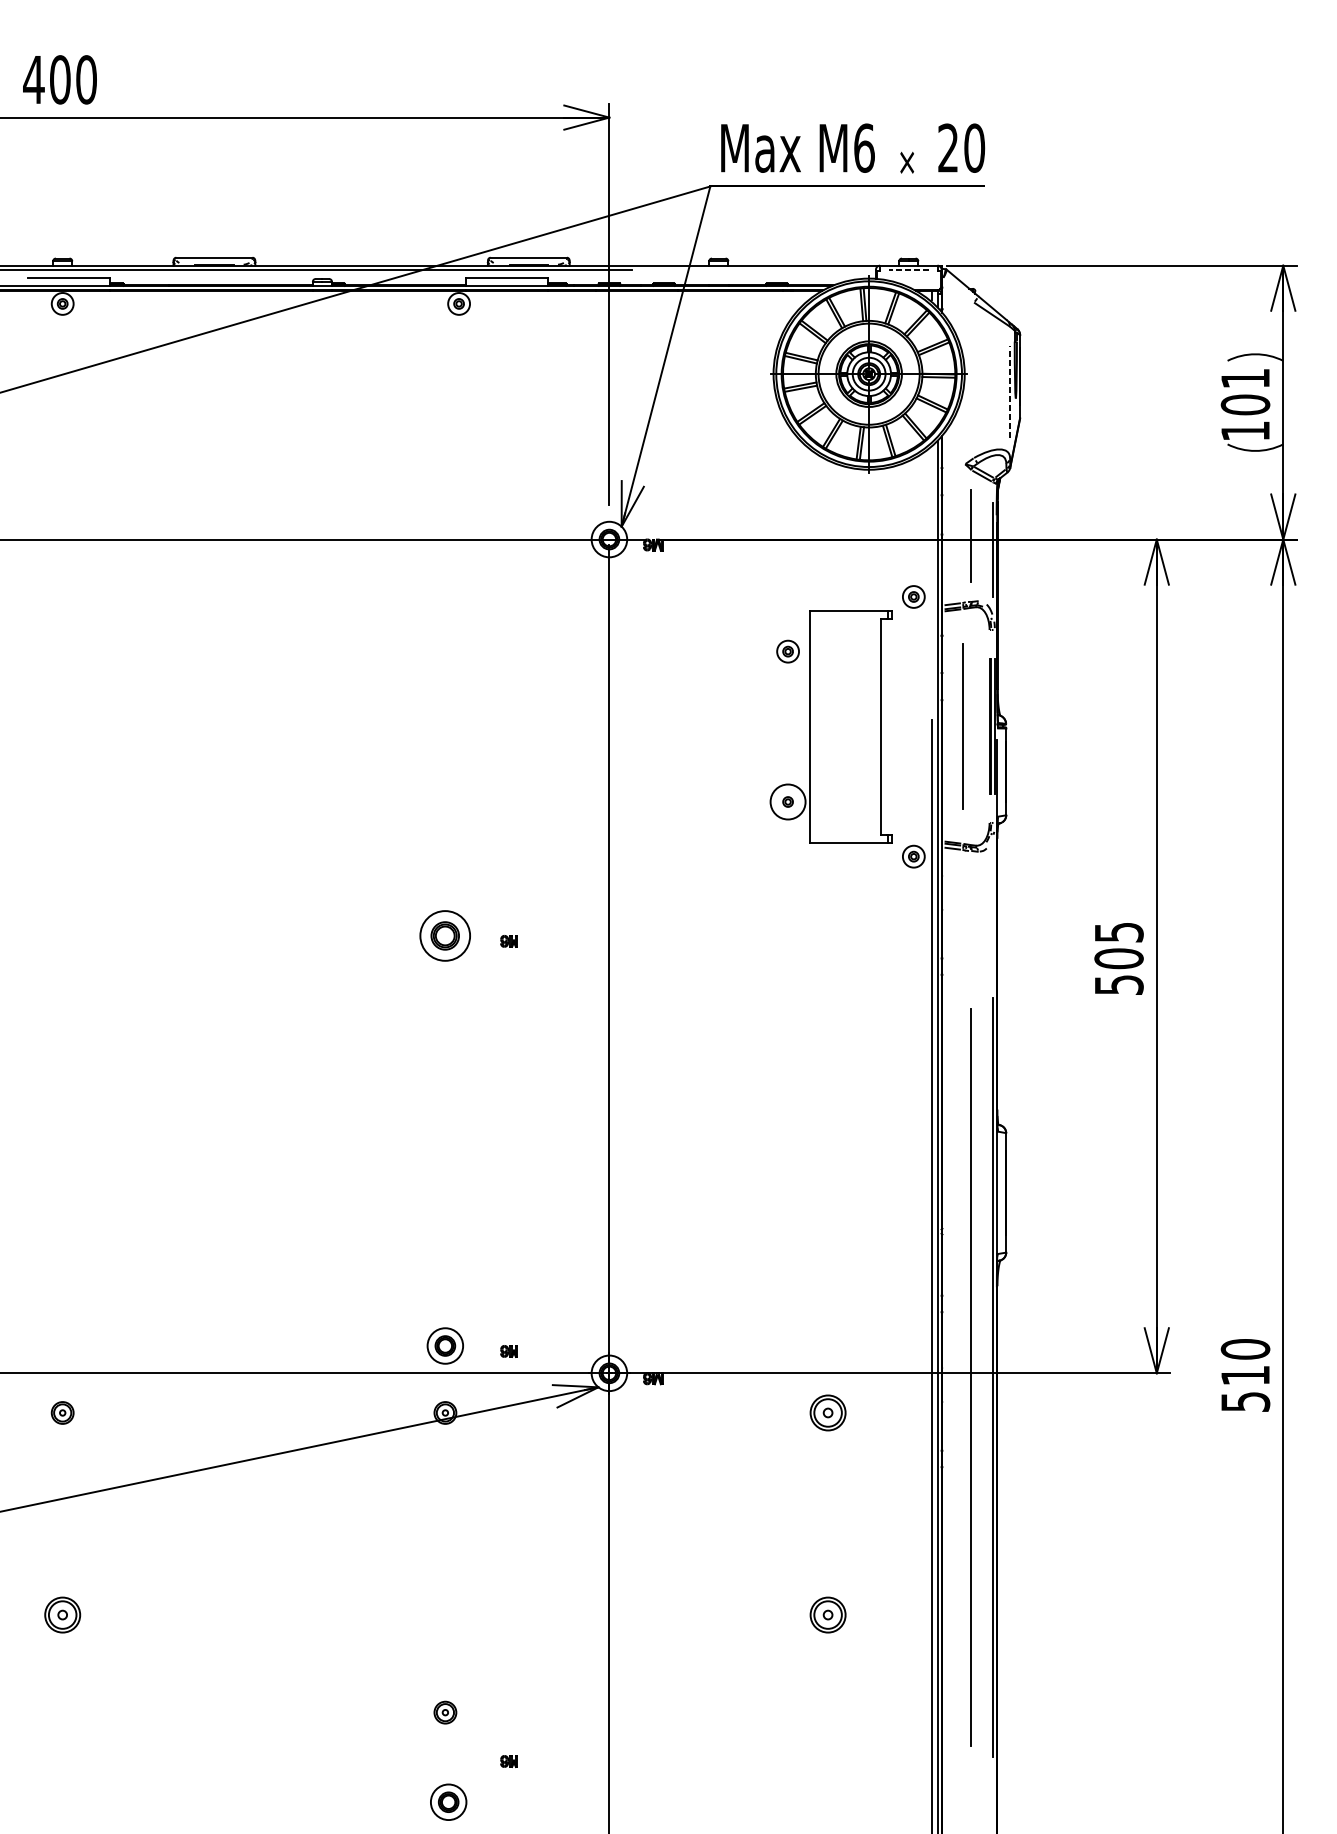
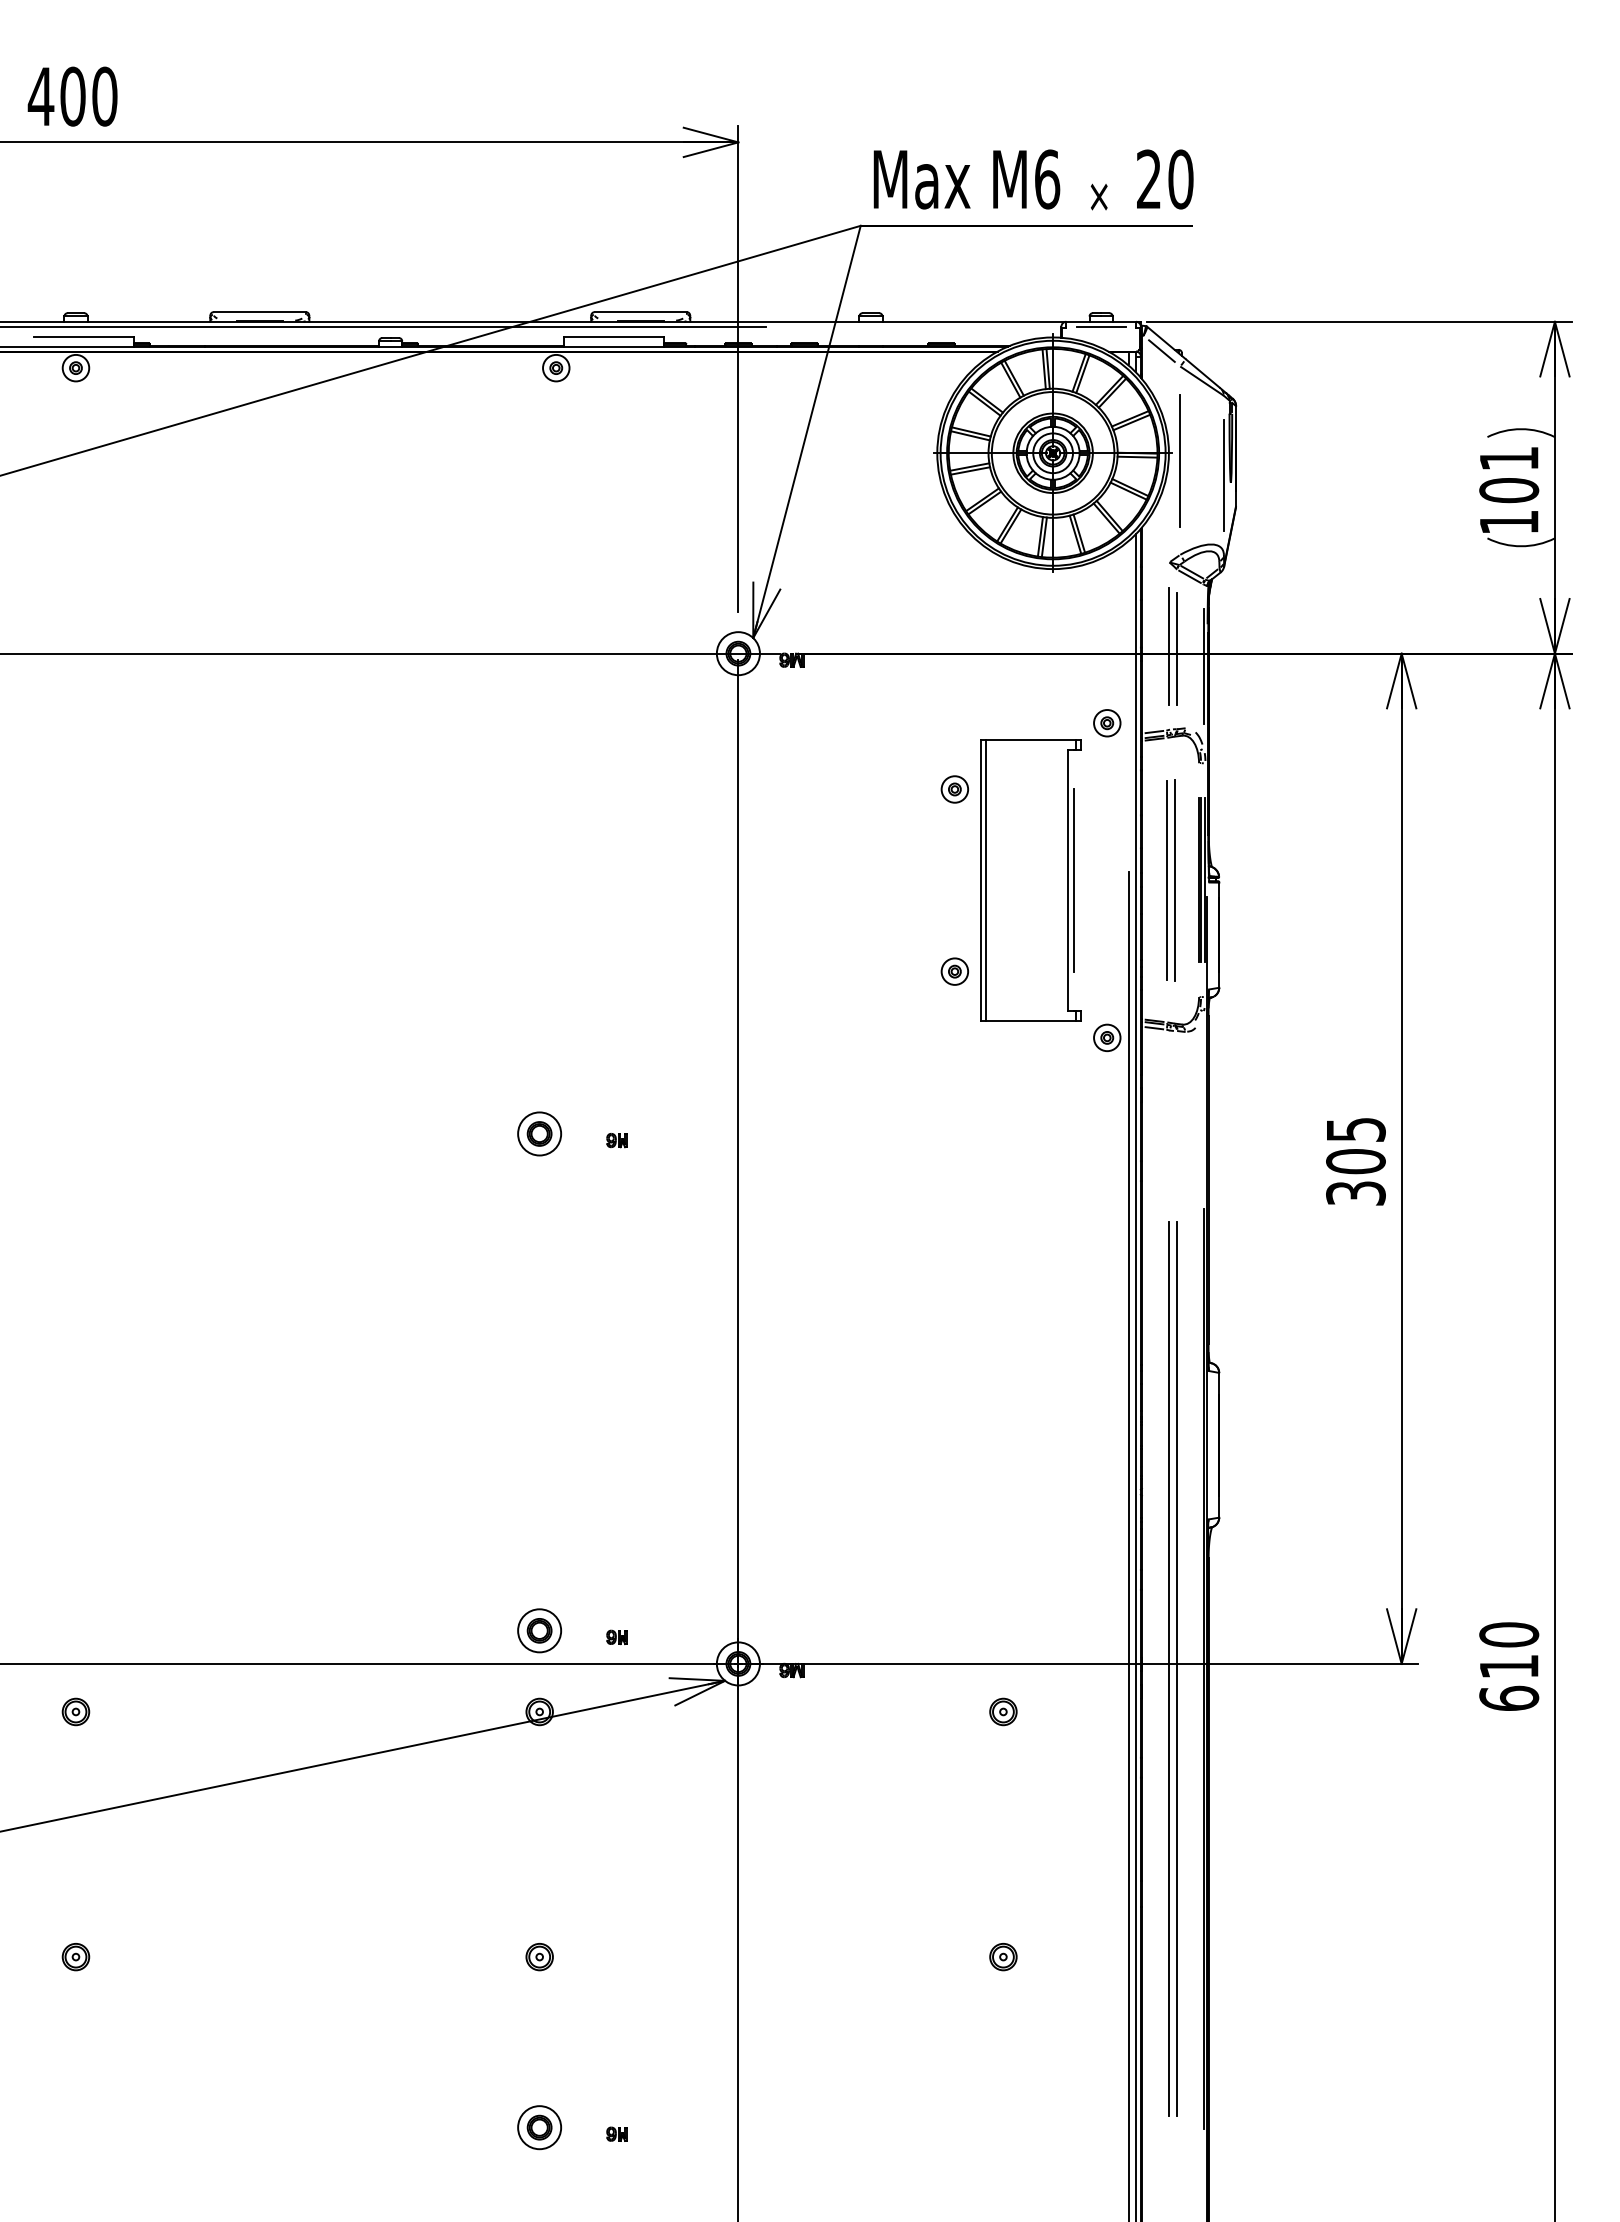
line: (908, 269) -> (1100, 326), dashed -> solid
line: (958, 289) -> (1161, 350), added
line: (974, 380) -> (1180, 460), added
line: (1009, 392) -> (1223, 475), dashed -> solid
line: (965, 532) -> (1169, 645), added
line: (969, 725) -> (1174, 879), added
line: (814, 726) -> (986, 880), added
line: (886, 726) -> (1074, 880), added
circle: (787, 801) -> (954, 971), size x0.62
part: (445, 935) -> (539, 1133), size x0.71
text: (1118, 985) -> (1355, 1193), 505 -> 305
line: (965, 1377) -> (1169, 1668), added
text: (1245, 1401) -> (1509, 1697), 510 -> 610
part: (828, 1412) -> (1003, 1711), size x0.62
part: (62, 1615) -> (75, 1957), size x0.62
part: (828, 1615) -> (1003, 1957), size x0.62
part: (445, 1713) -> (539, 1957), moved
part: (448, 1802) -> (539, 2127), moved

